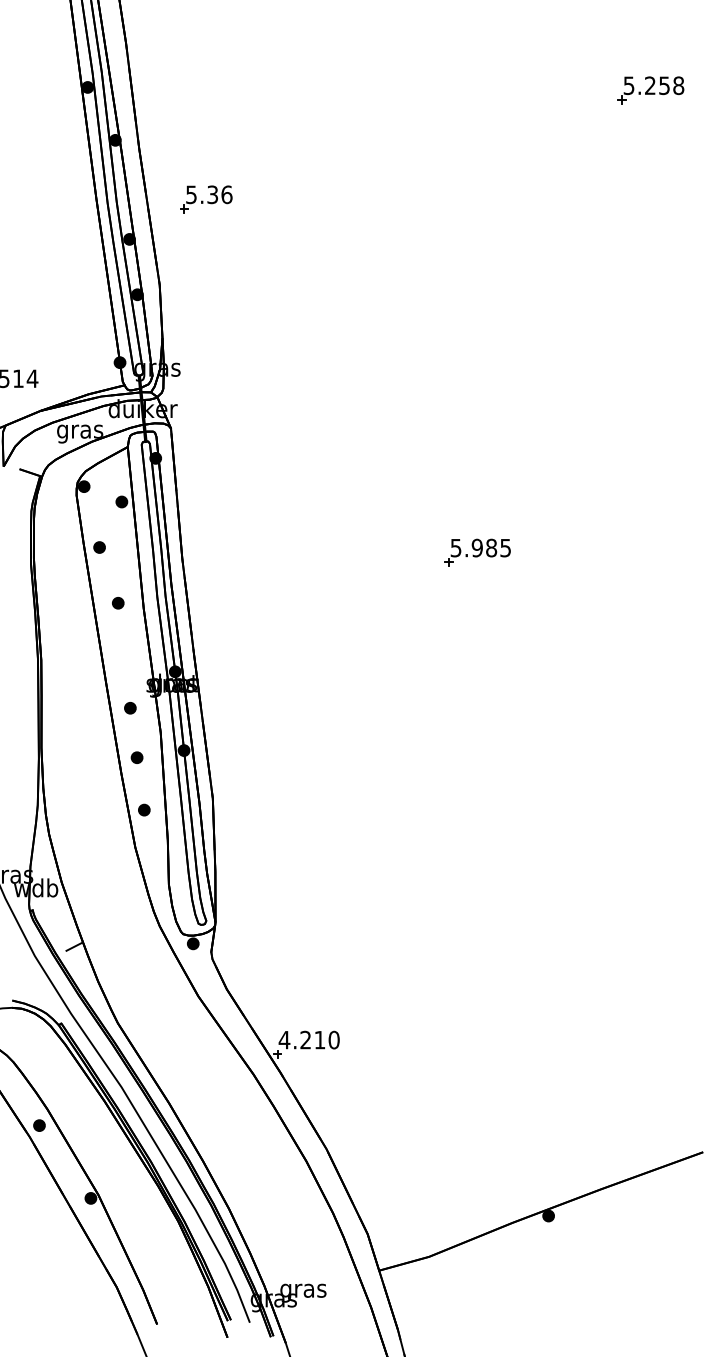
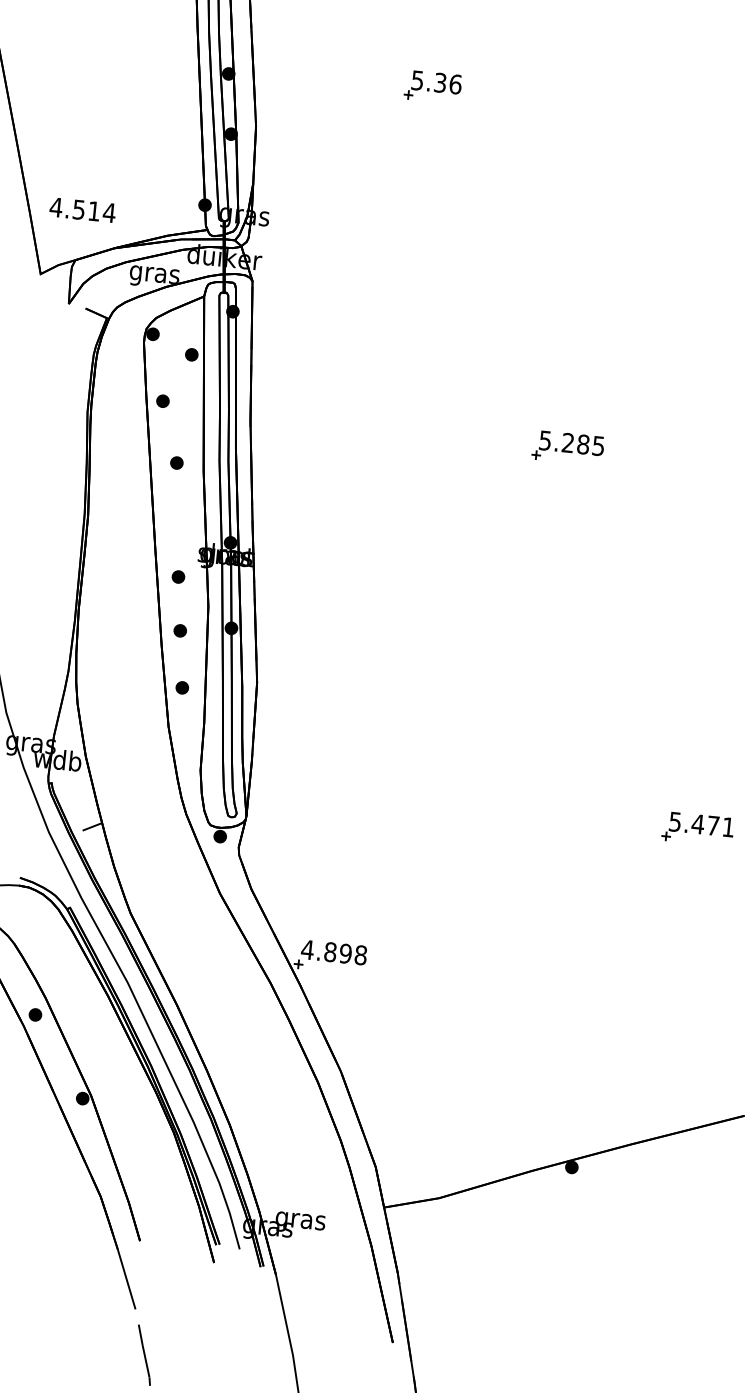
part: (206, 199) -> (433, 87), moved
text: (476, 547) -> (567, 442), 5.985 -> 5.285
part: (633, 891) -> (698, 828), added
text: (319, 1039) -> (345, 953), 4.210 -> 4.898

